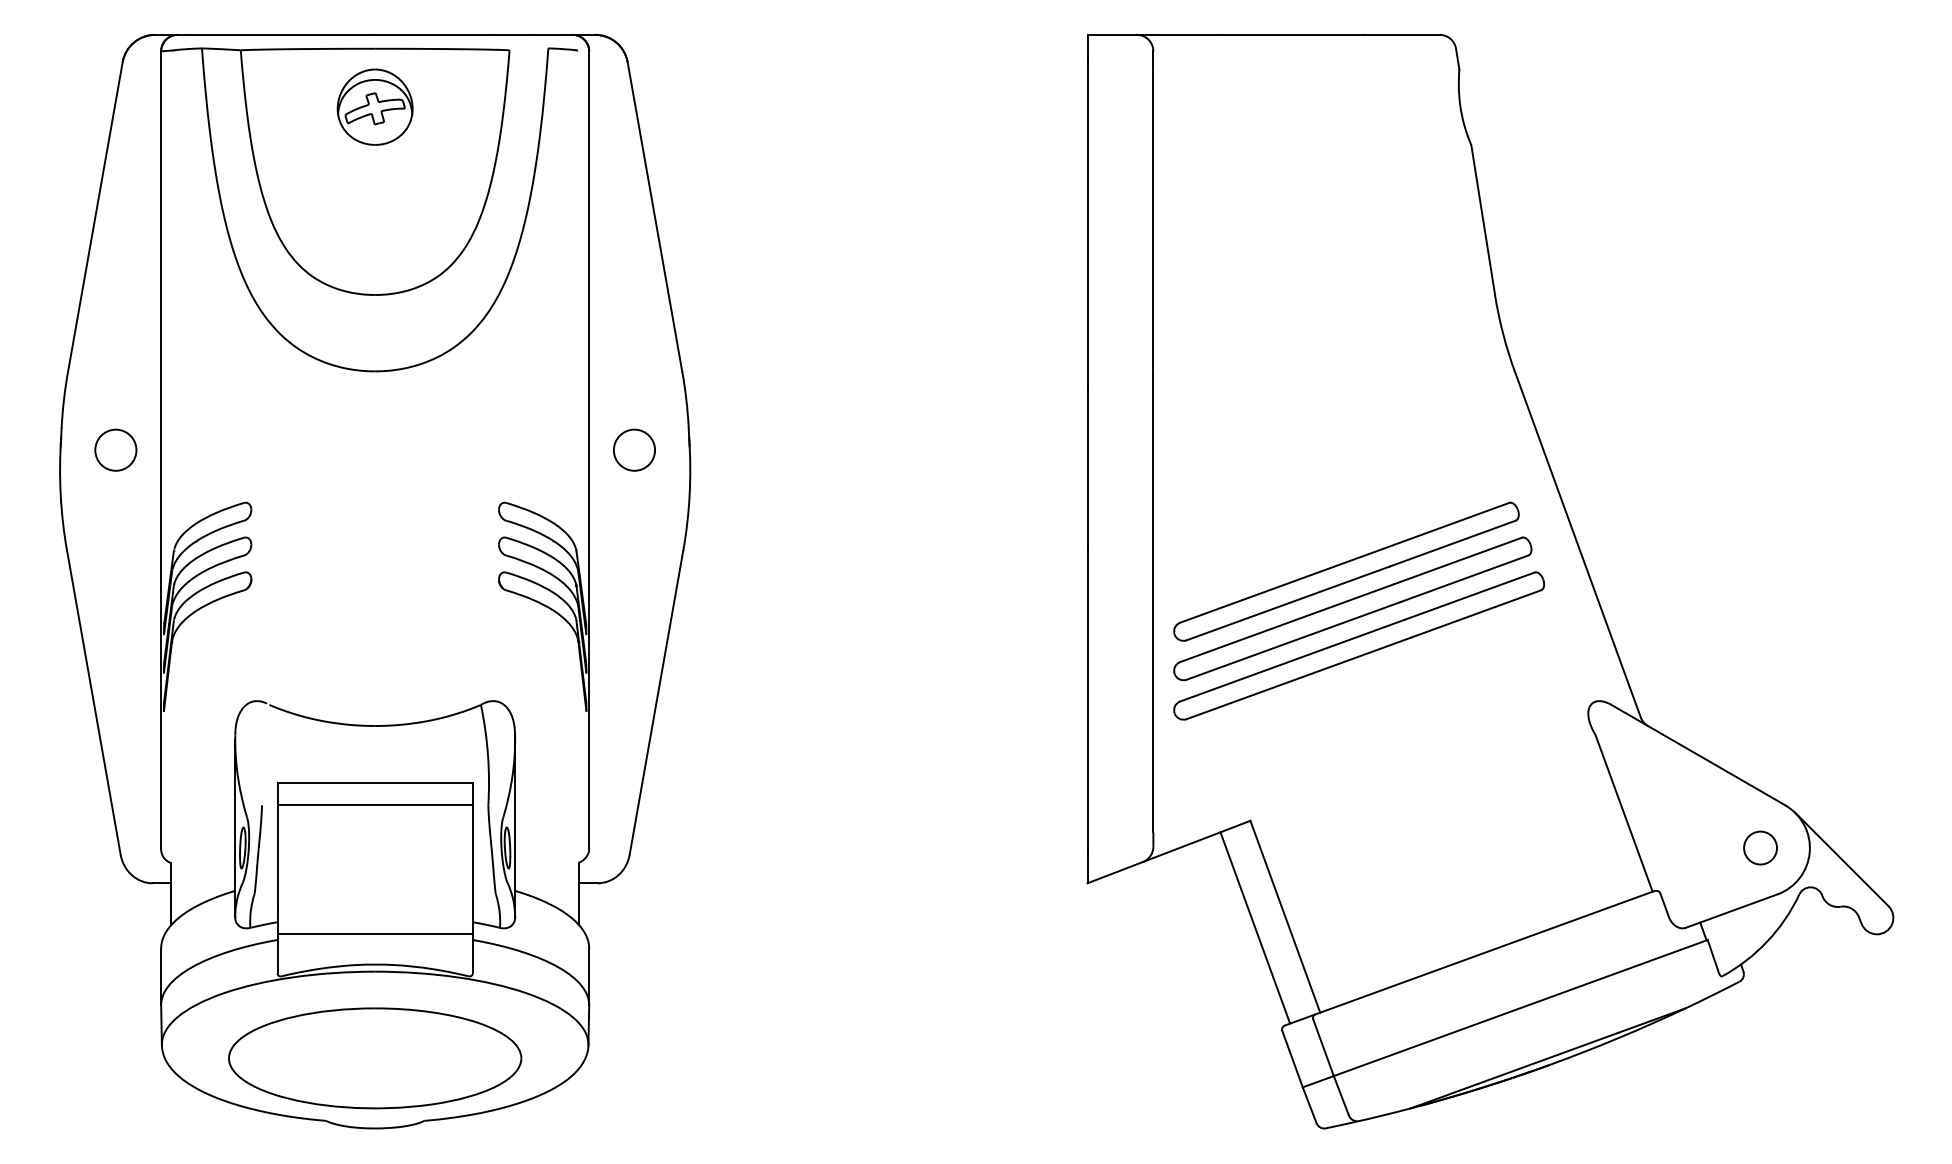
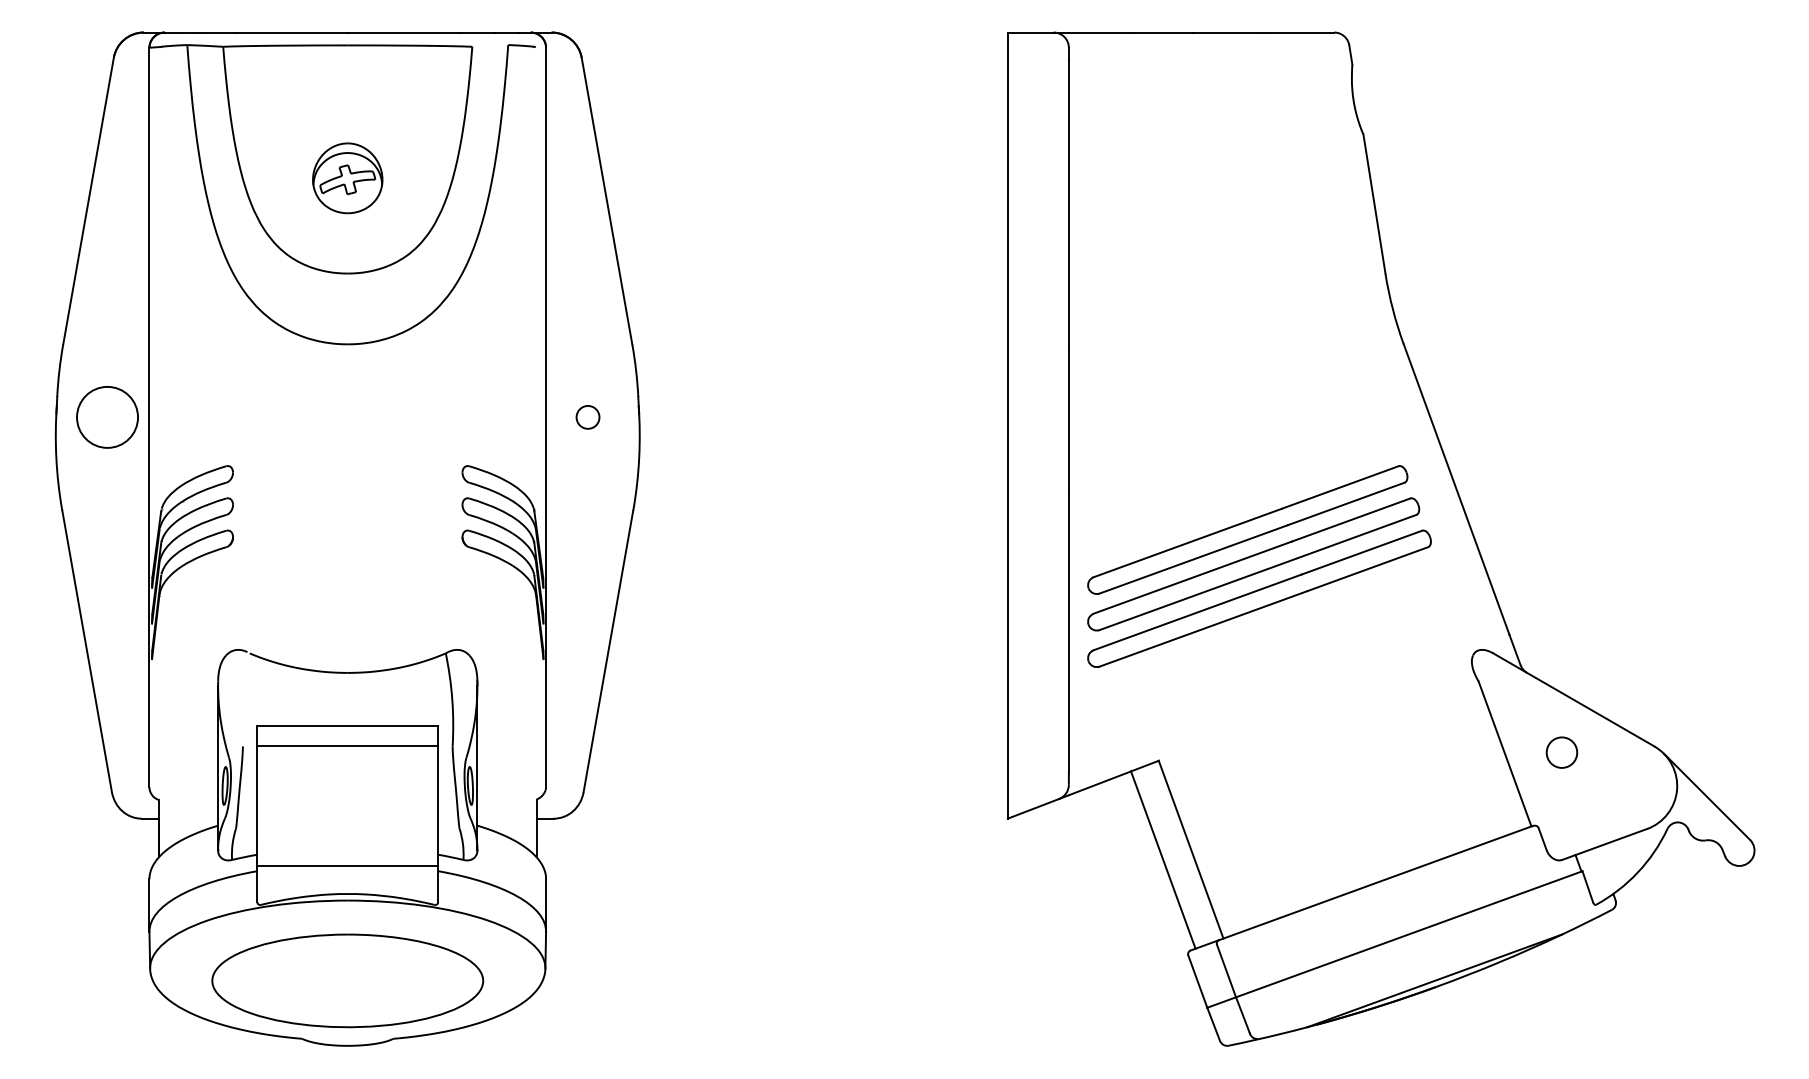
part: (374, 106) -> (347, 177), moved
circle: (115, 449) -> (107, 416), size x1.6
circle: (634, 449) -> (588, 416), size x0.6
circle: (1760, 847) -> (1561, 752), moved

